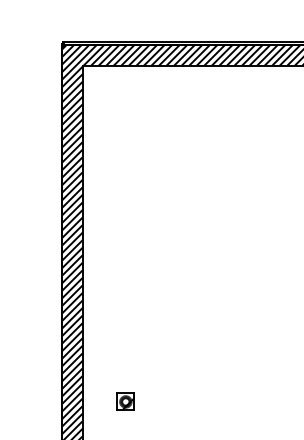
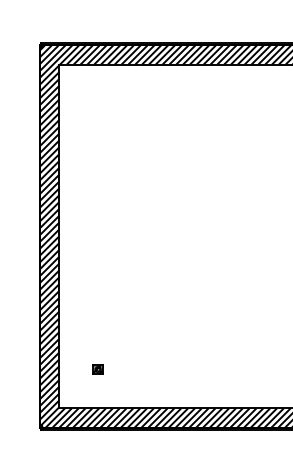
part: (125, 401) -> (97, 369), size x0.62

